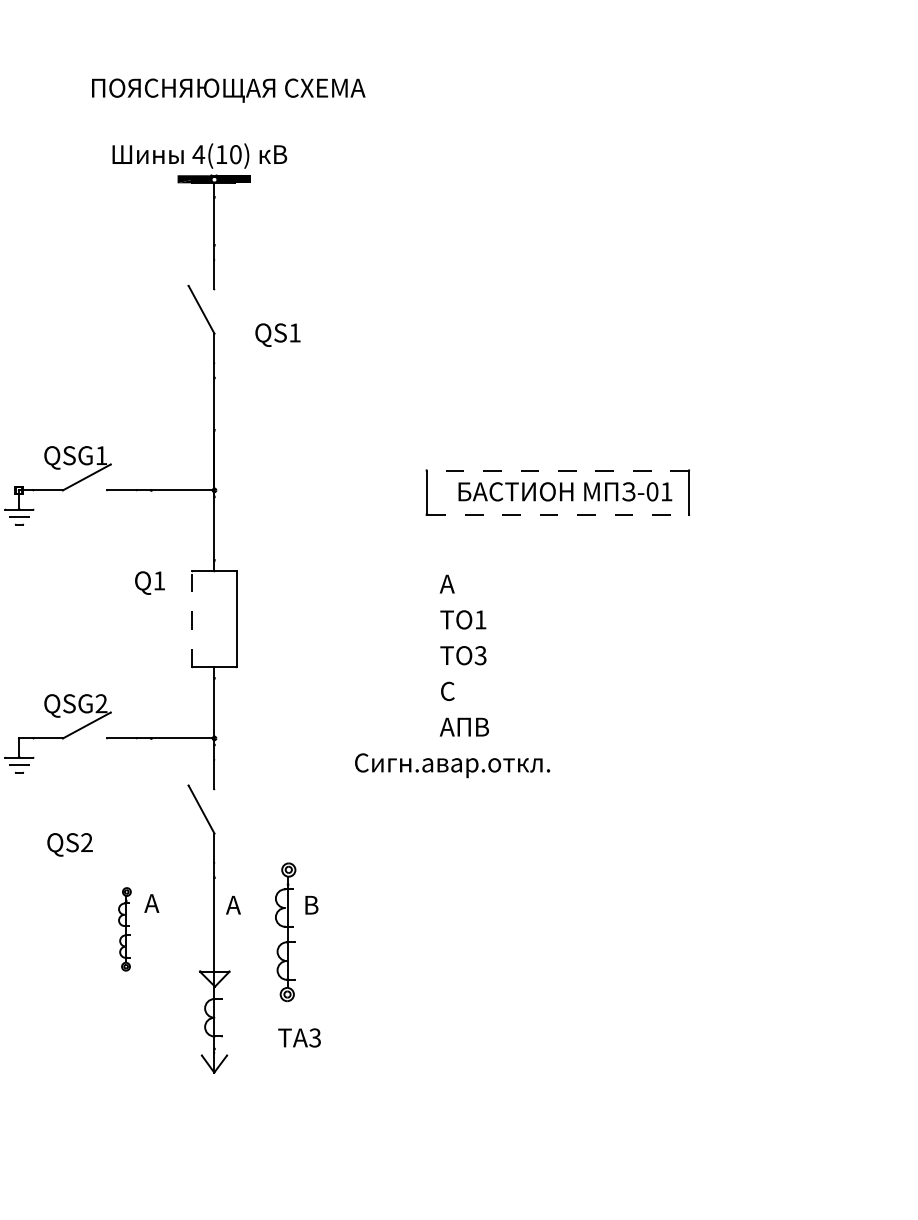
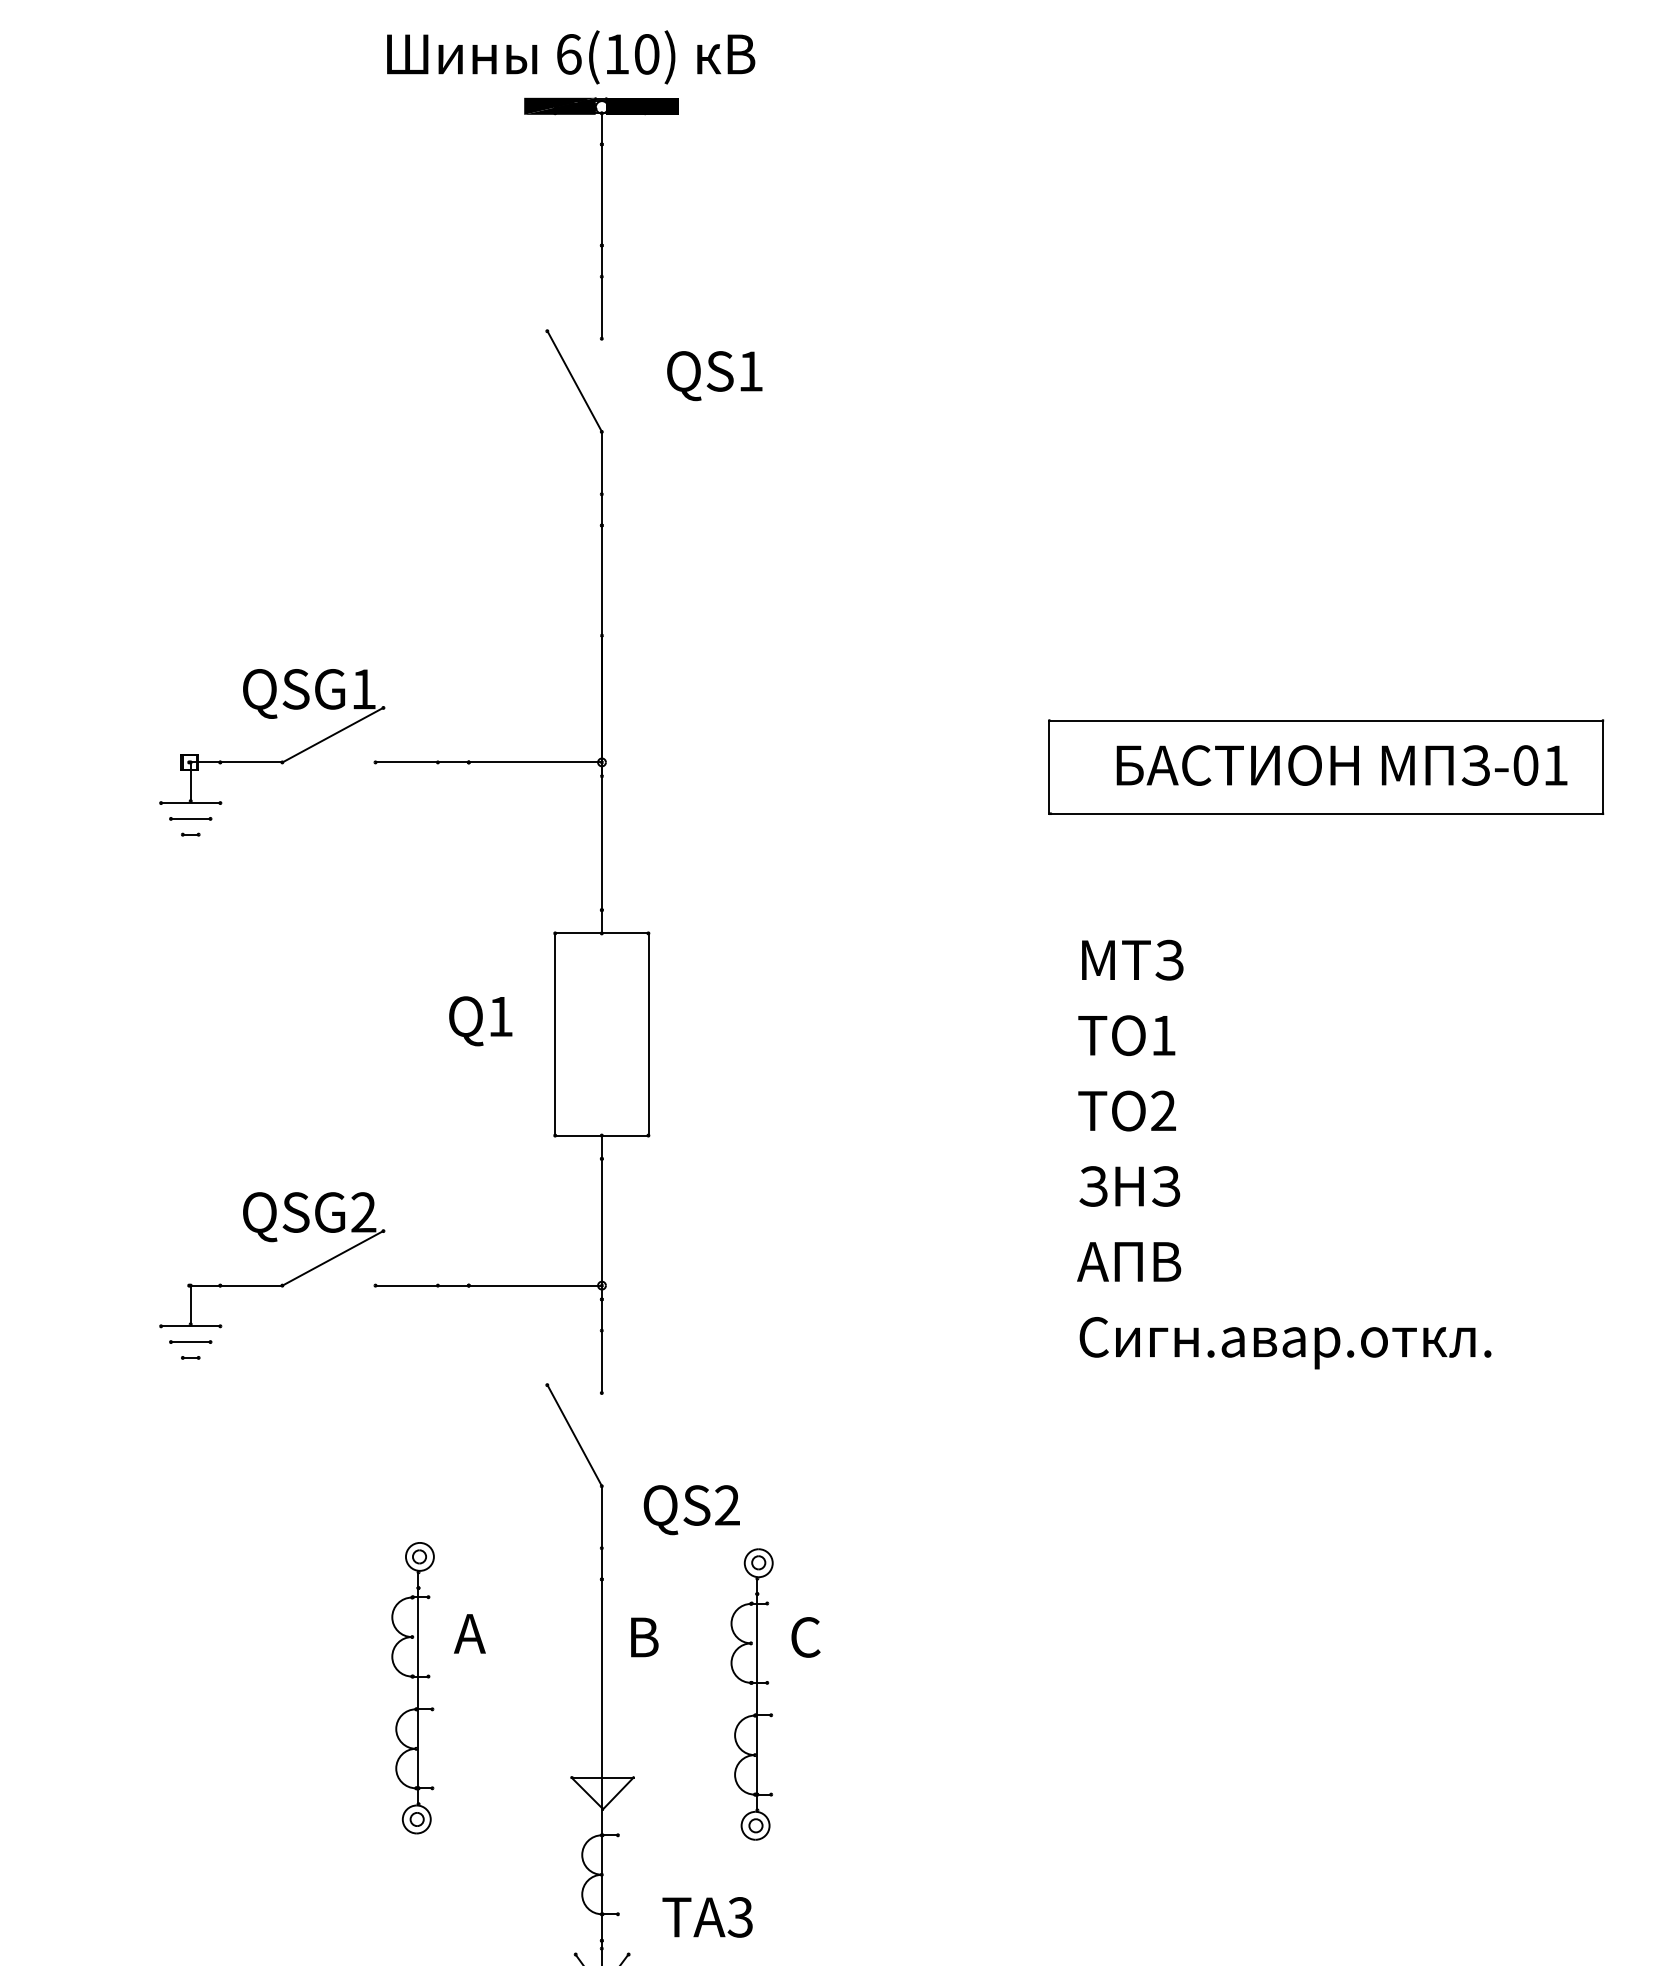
text: (198, 154) -> (568, 54), 4(10) -> 6(10)
text: (277, 334) -> (713, 374), moved
line: (557, 470) -> (1325, 720), dashed -> solid
line: (558, 514) -> (1327, 813), dashed -> solid
text: (149, 582) -> (479, 1020), moved
text: (464, 583) -> (1129, 958), A -> МТЗ
line: (192, 619) -> (555, 1034), dashed -> solid
text: (480, 655) -> (1163, 1110), 3 -> 2
text: (464, 691) -> (1129, 1186), C -> ЗНЗ
text: (452, 765) -> (1285, 1342), moved
text: (69, 844) -> (690, 1509), moved
text: (233, 904) -> (642, 1635), A -> B
text: (311, 904) -> (806, 1635), B -> C
part: (124, 929) -> (412, 1688), size x1.67
text: (299, 1037) -> (707, 1916), moved

